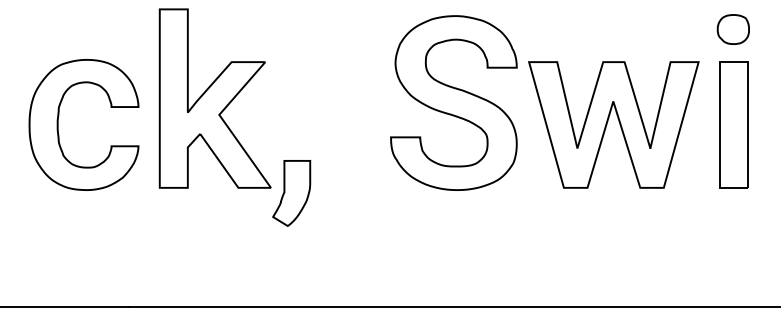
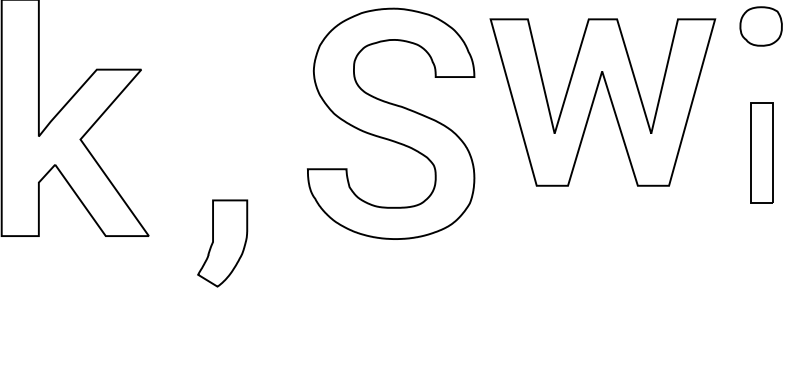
part: (613, 124) -> (602, 101), moved
part: (733, 124) -> (761, 152), size x0.6
part: (291, 193) -> (222, 243), moved

